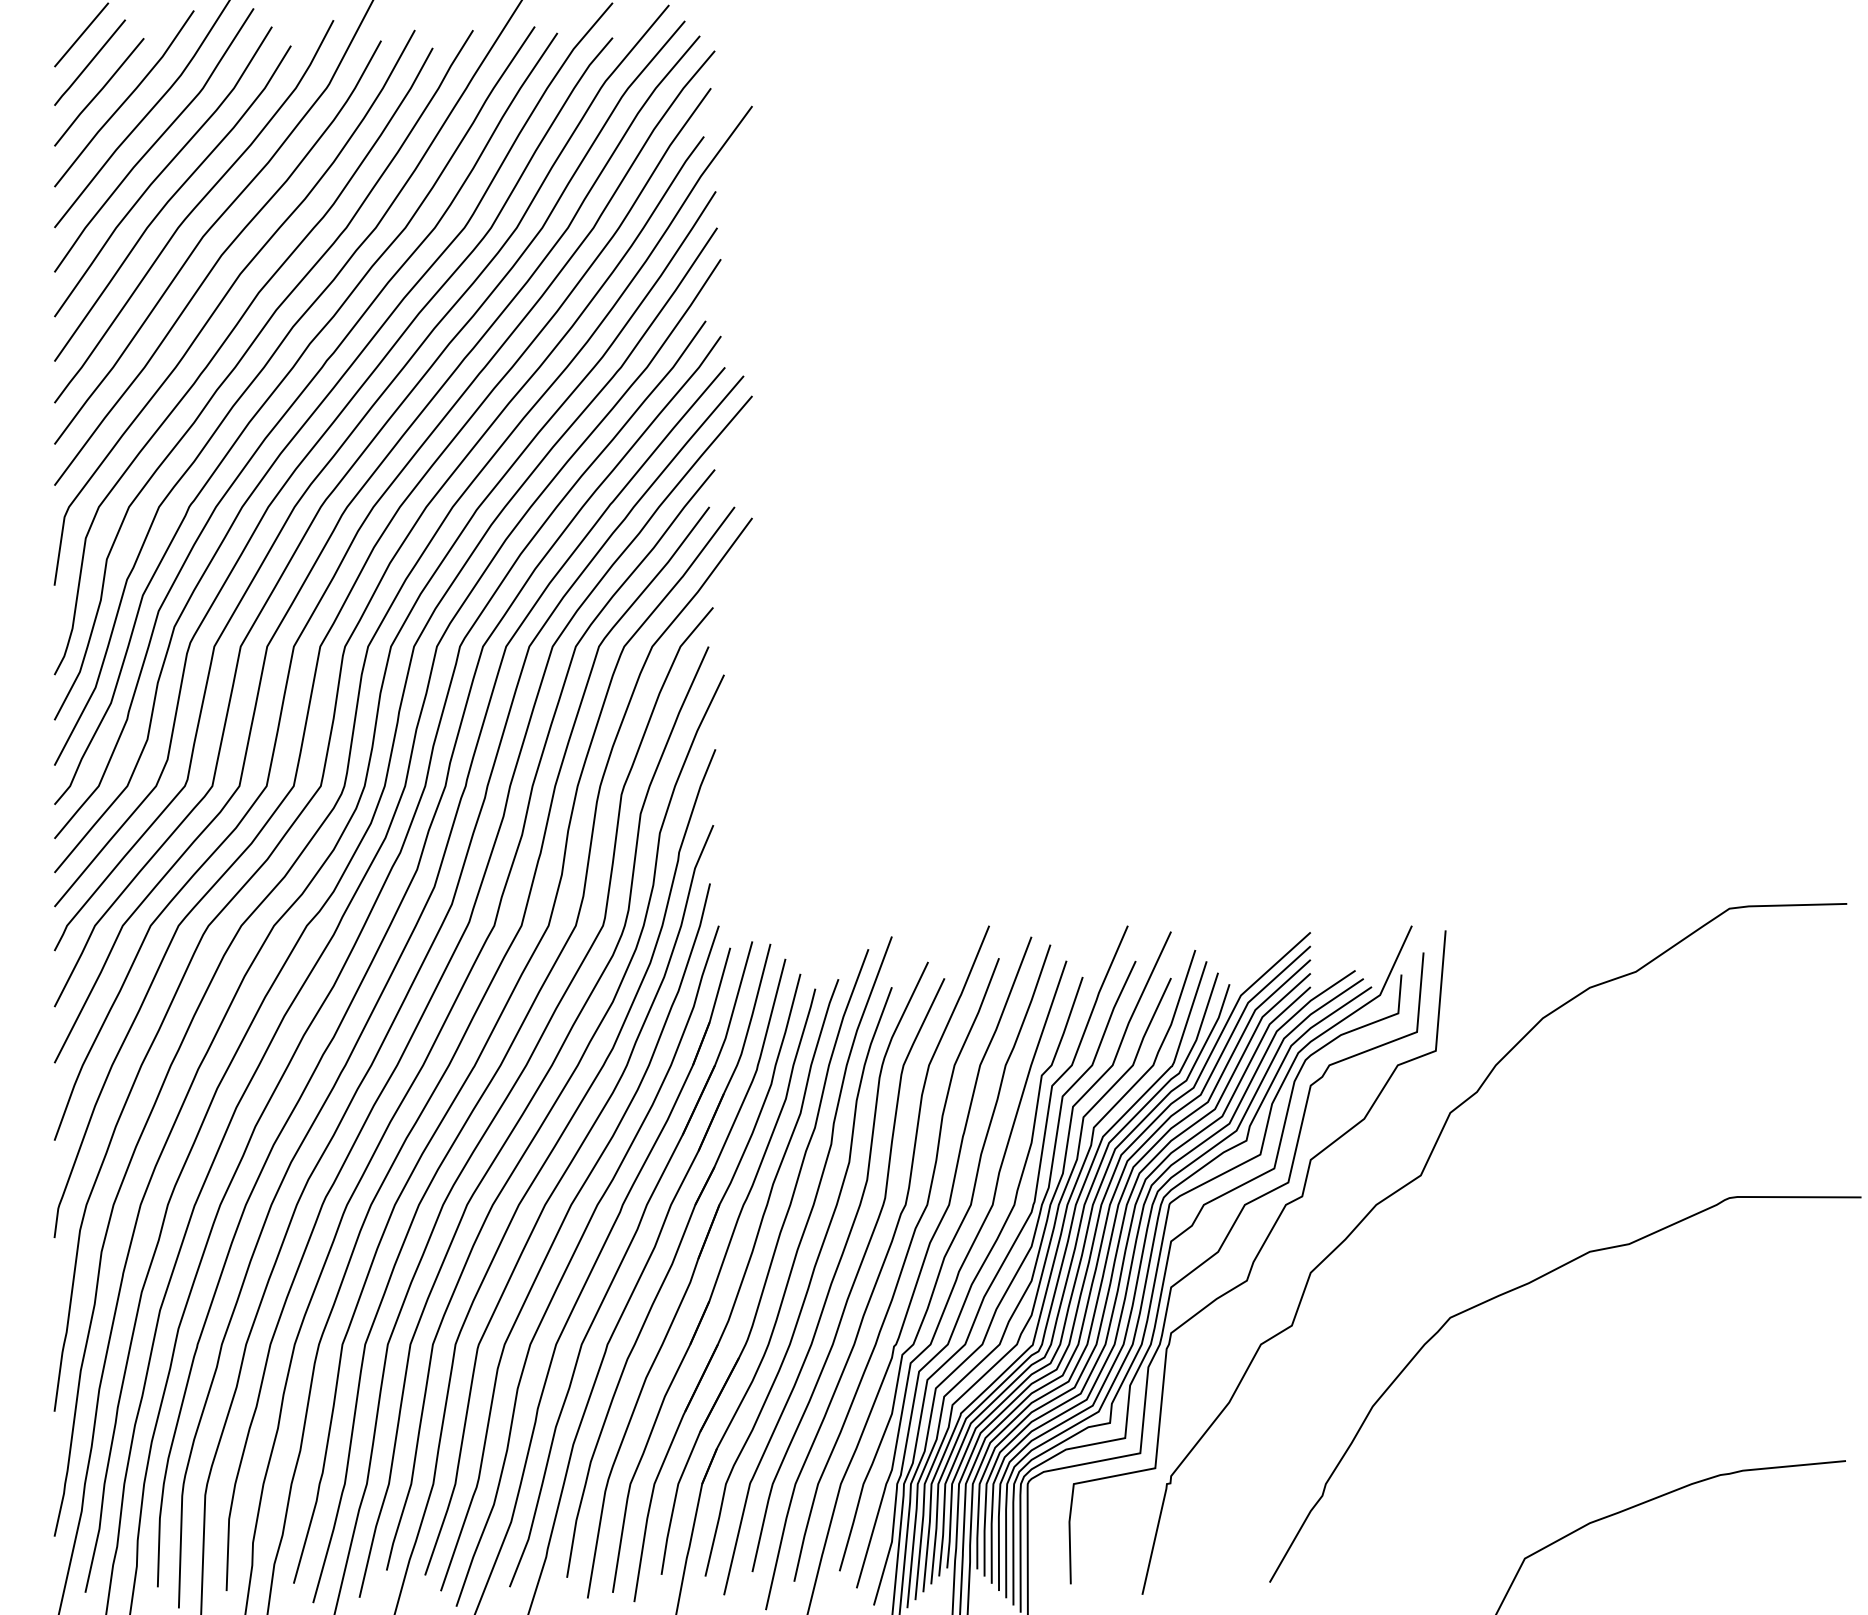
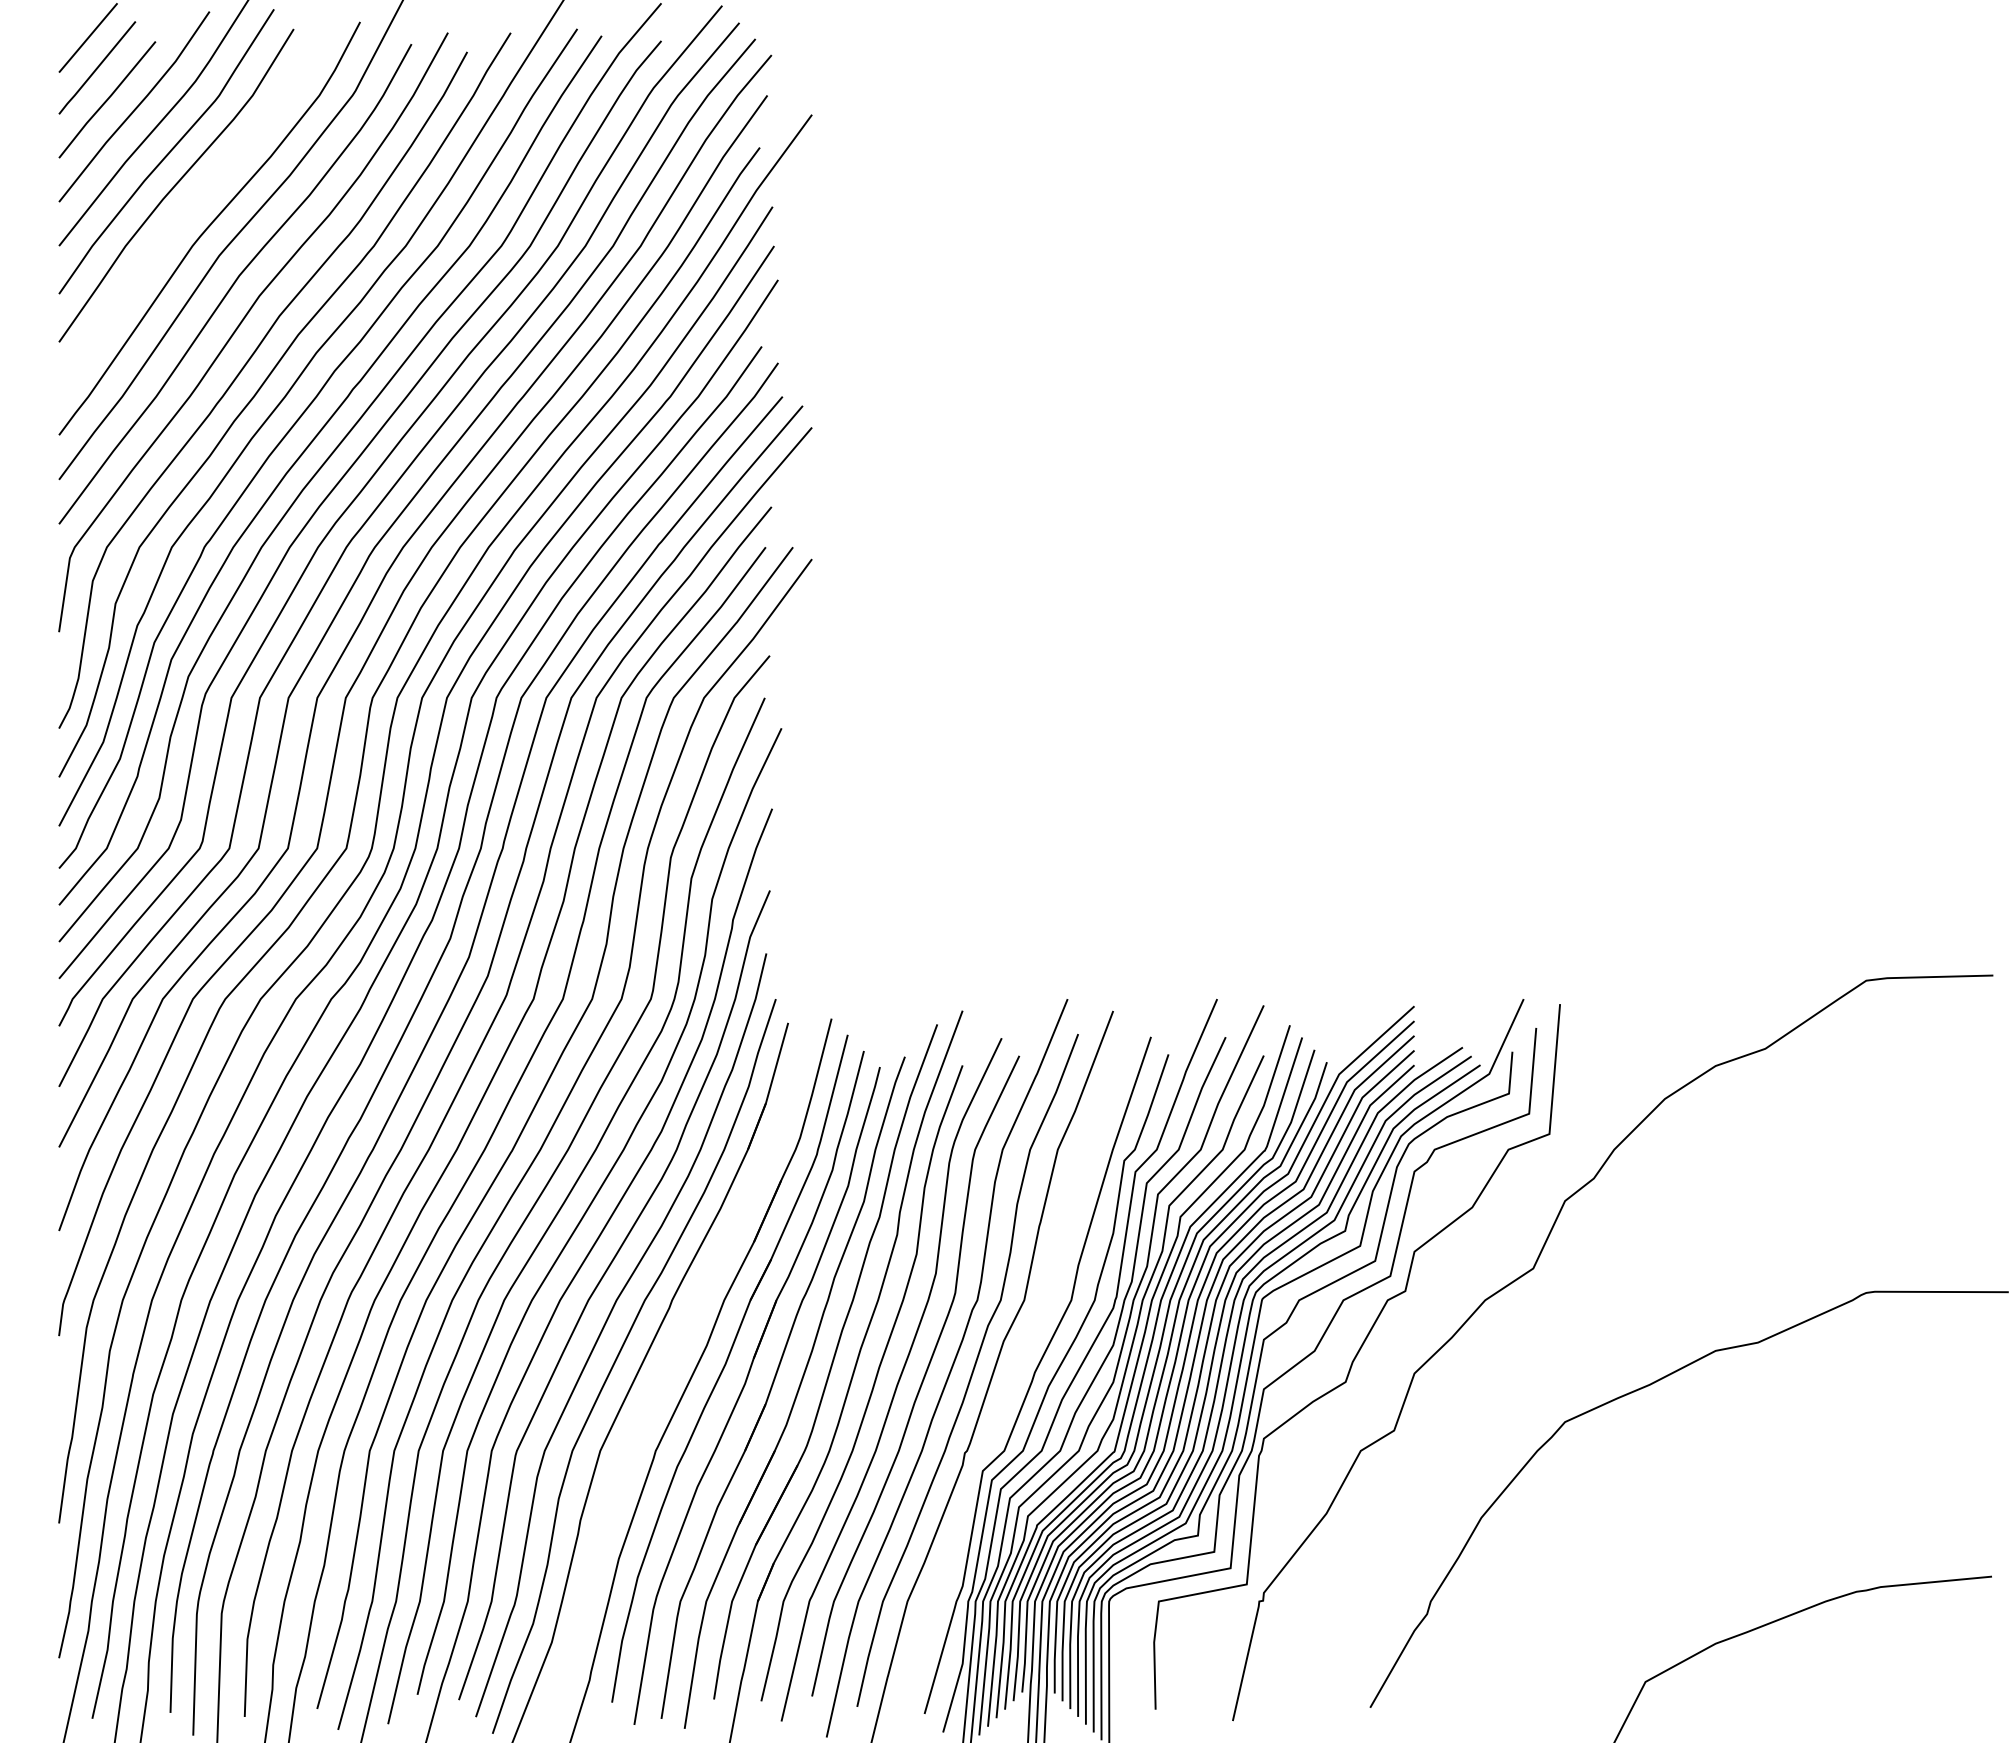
curve: (170, 200) -> (184, 216), removed
curve: (944, 1257) -> (1019, 1357), removed
part: (623, 1259) -> (673, 1359), removed

